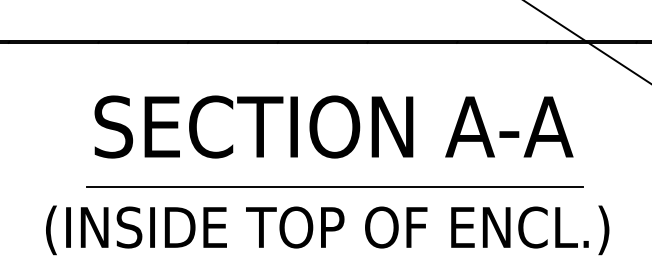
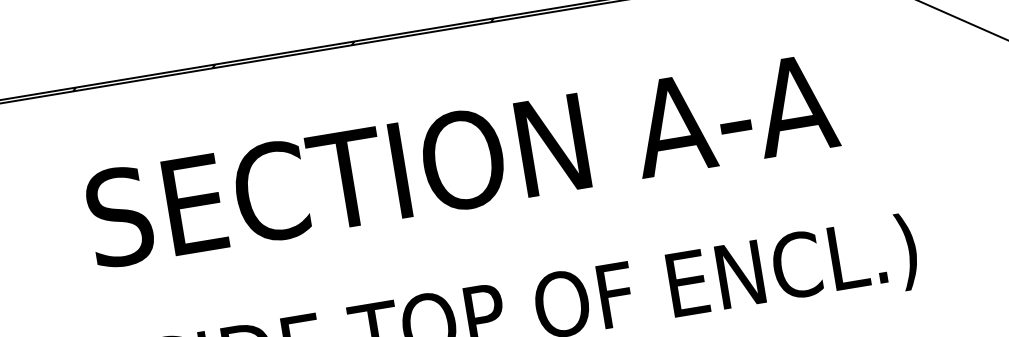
line: (334, 187) -> (478, 254), removed

